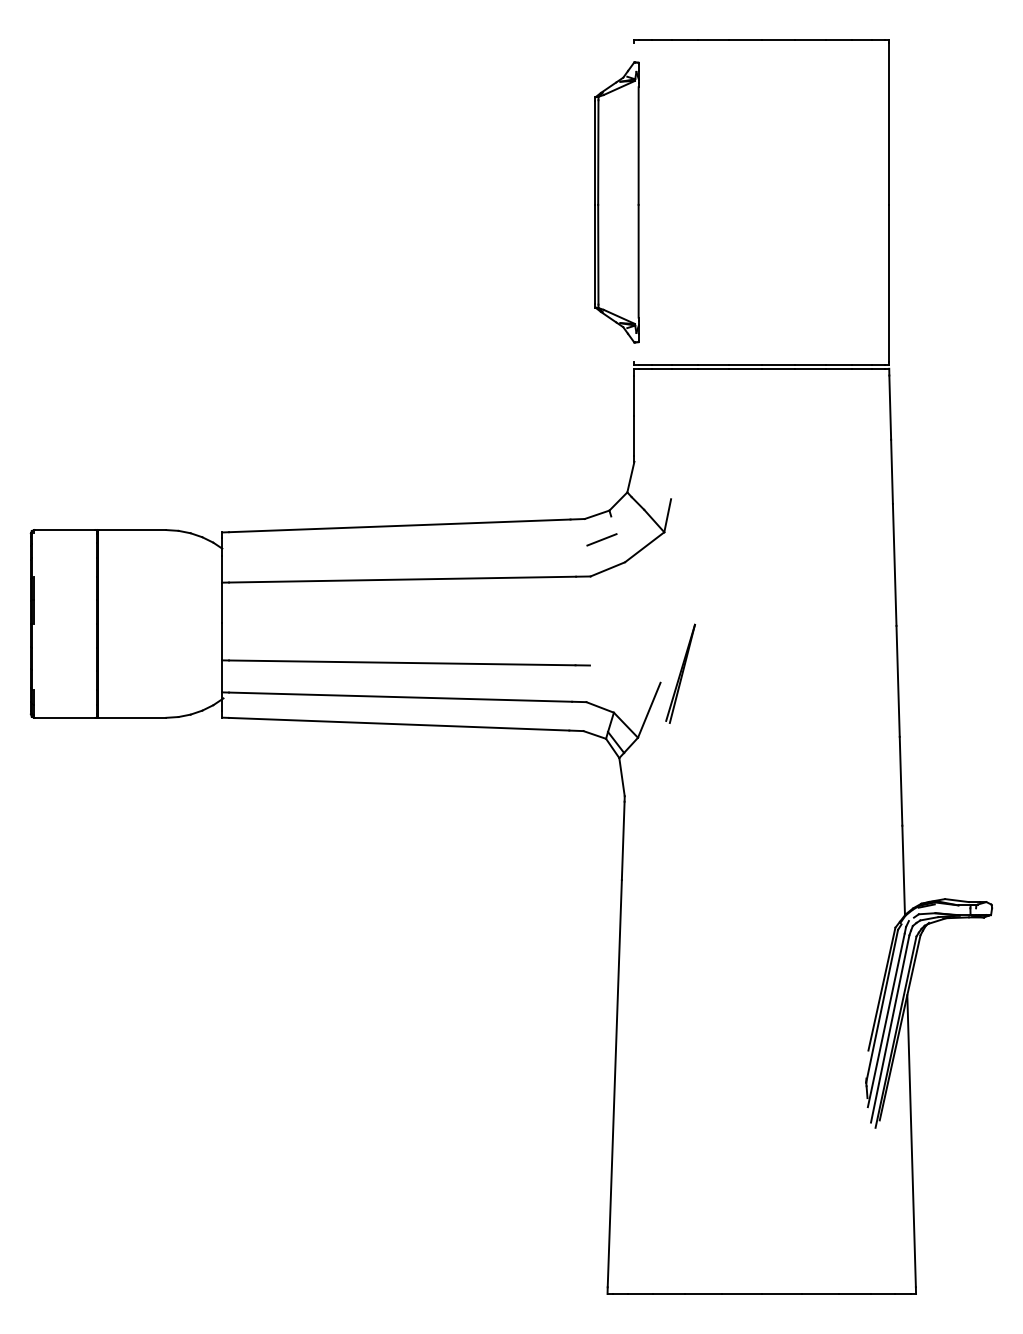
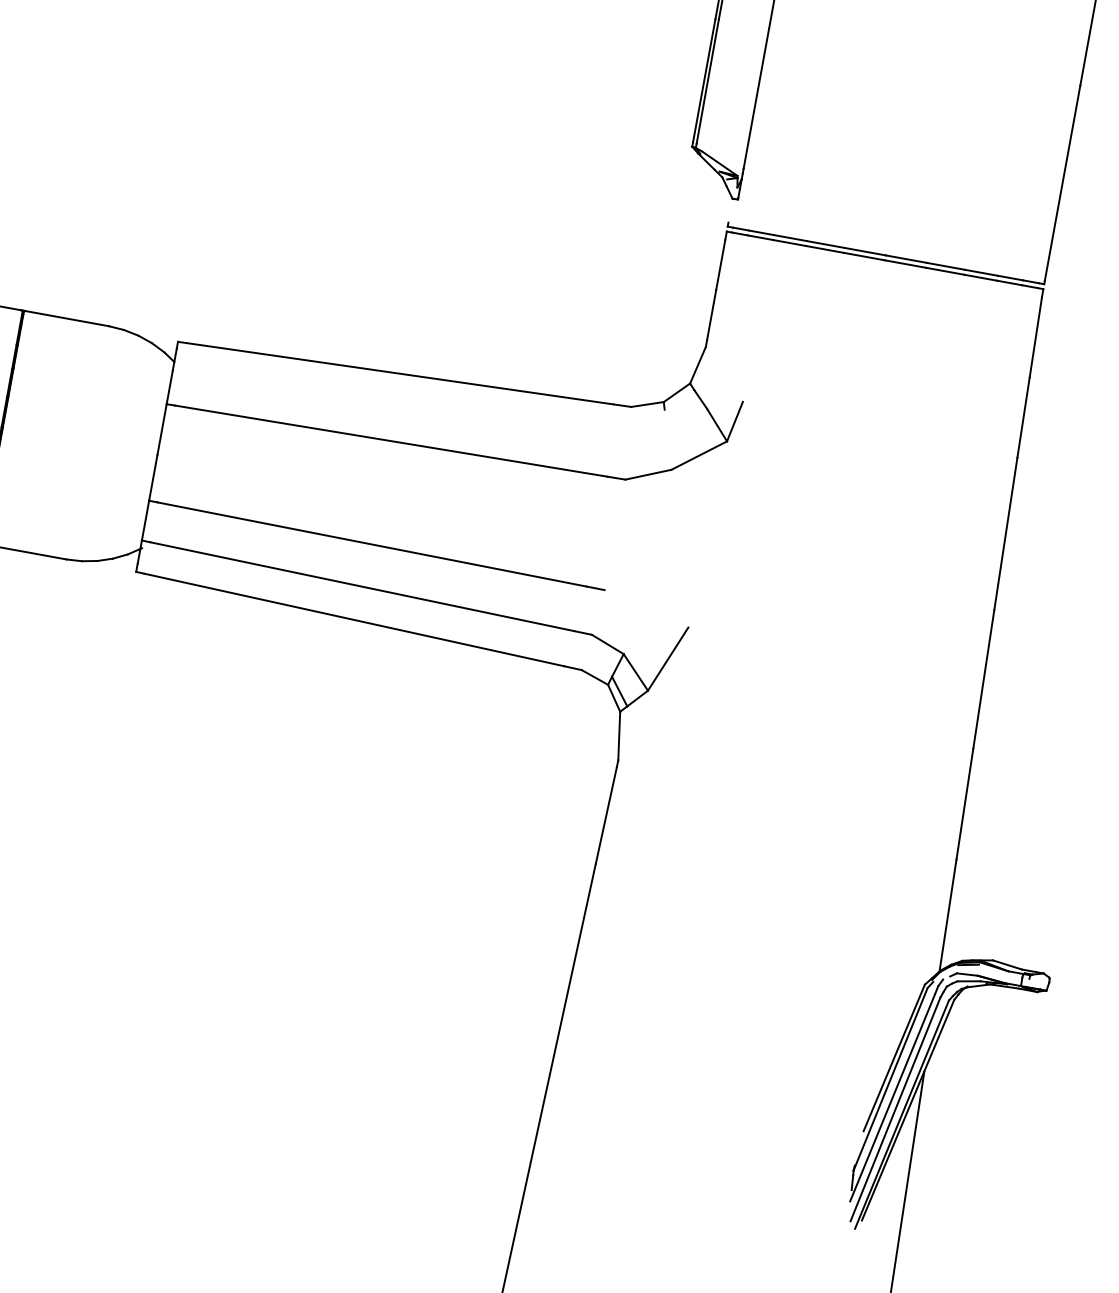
line: (601, 539) -> (647, 436), removed
part: (680, 673) -> (715, 620), removed

